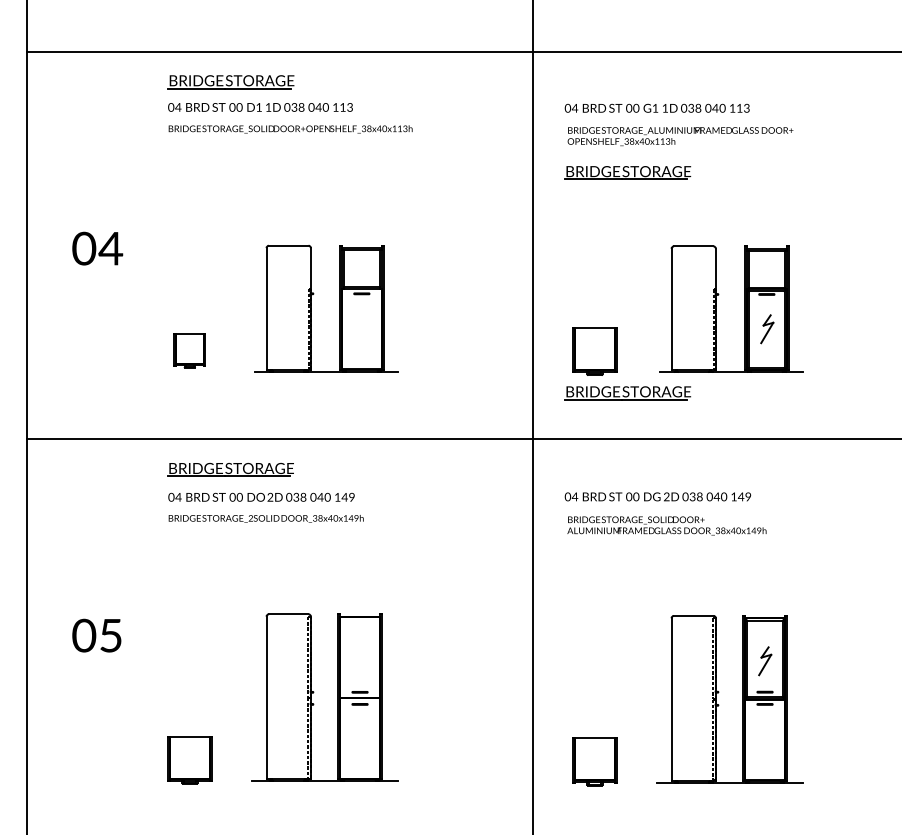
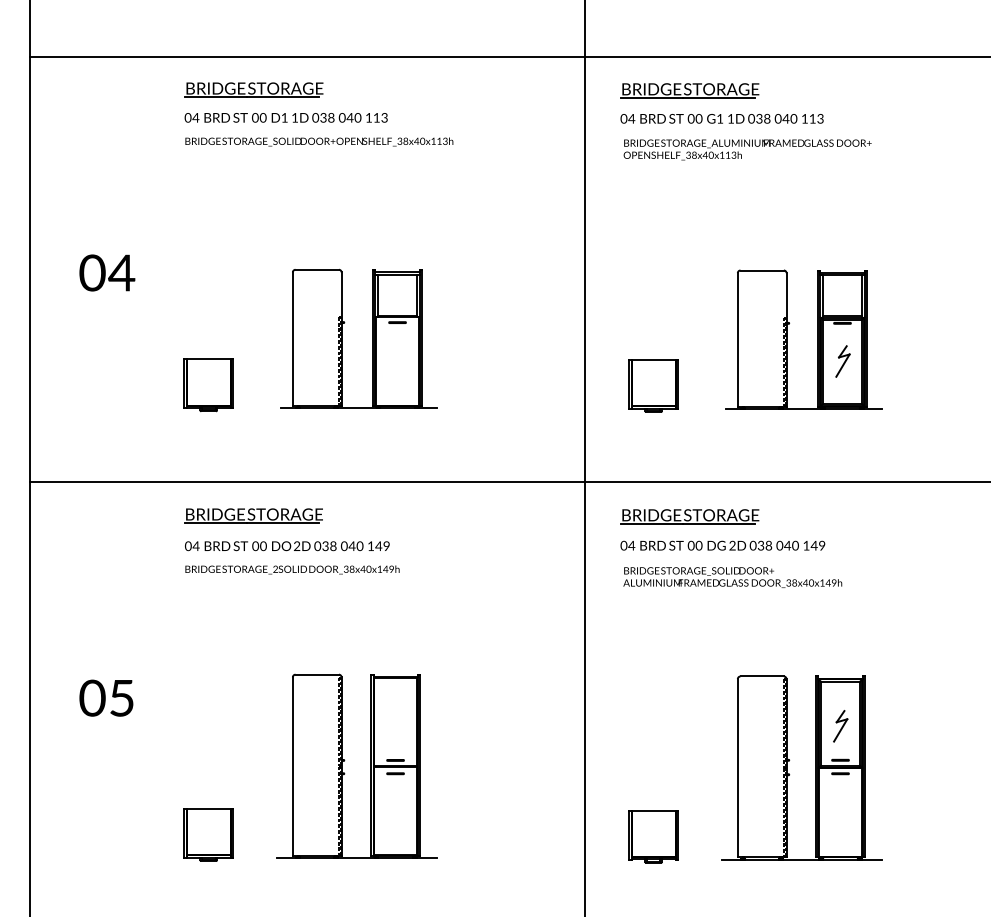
part: (627, 172) -> (689, 90), moved
part: (189, 351) -> (208, 385), size x1.43
part: (627, 392) -> (689, 516), moved

